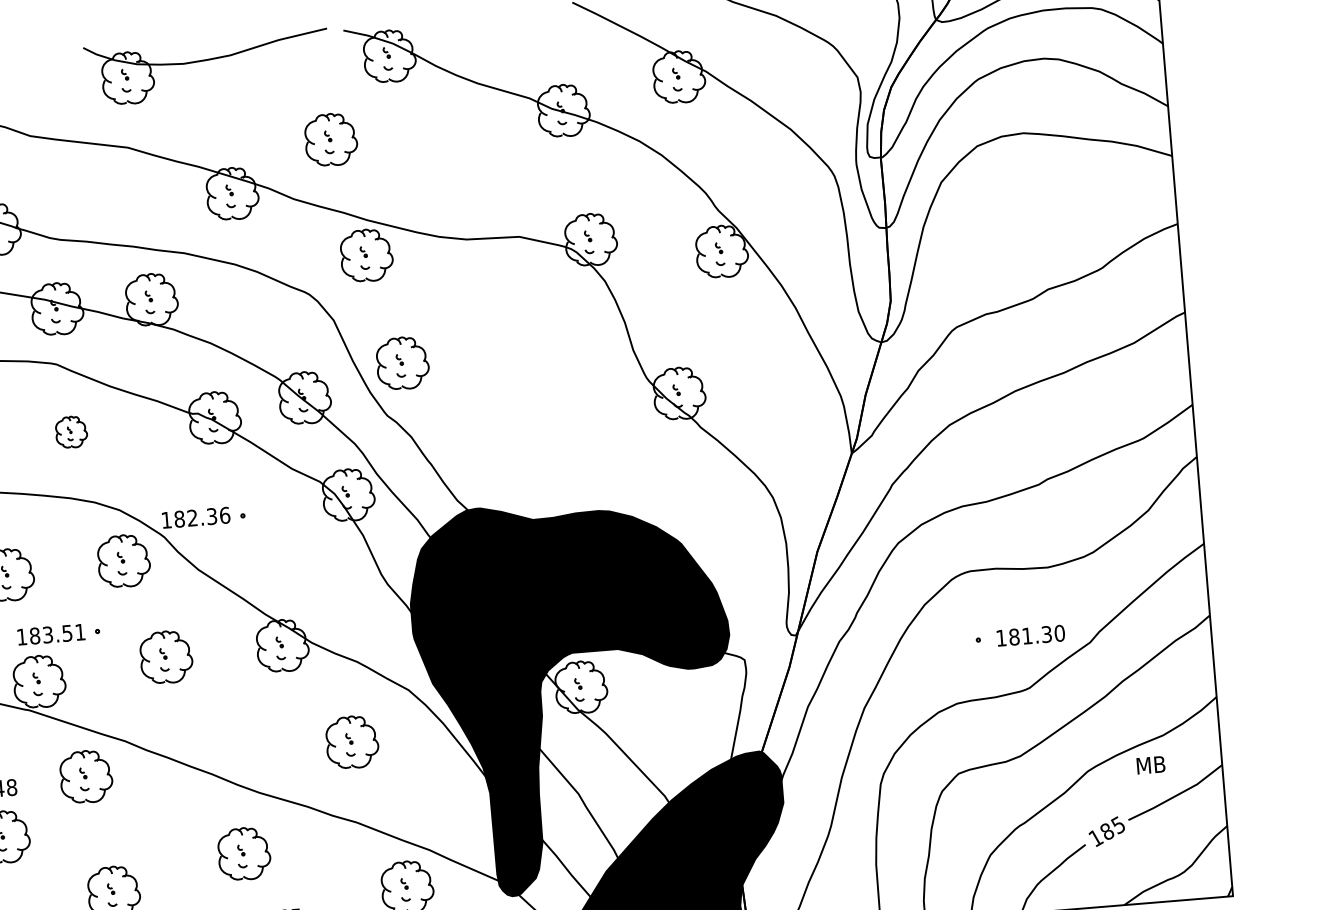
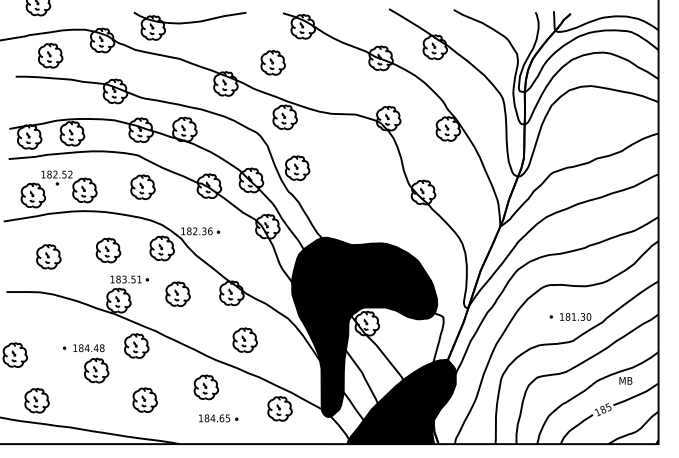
part: (205, 66) -> (189, 25), moved
part: (70, 432) -> (142, 187), size x1.67
part: (350, 742) -> (244, 340), moved

